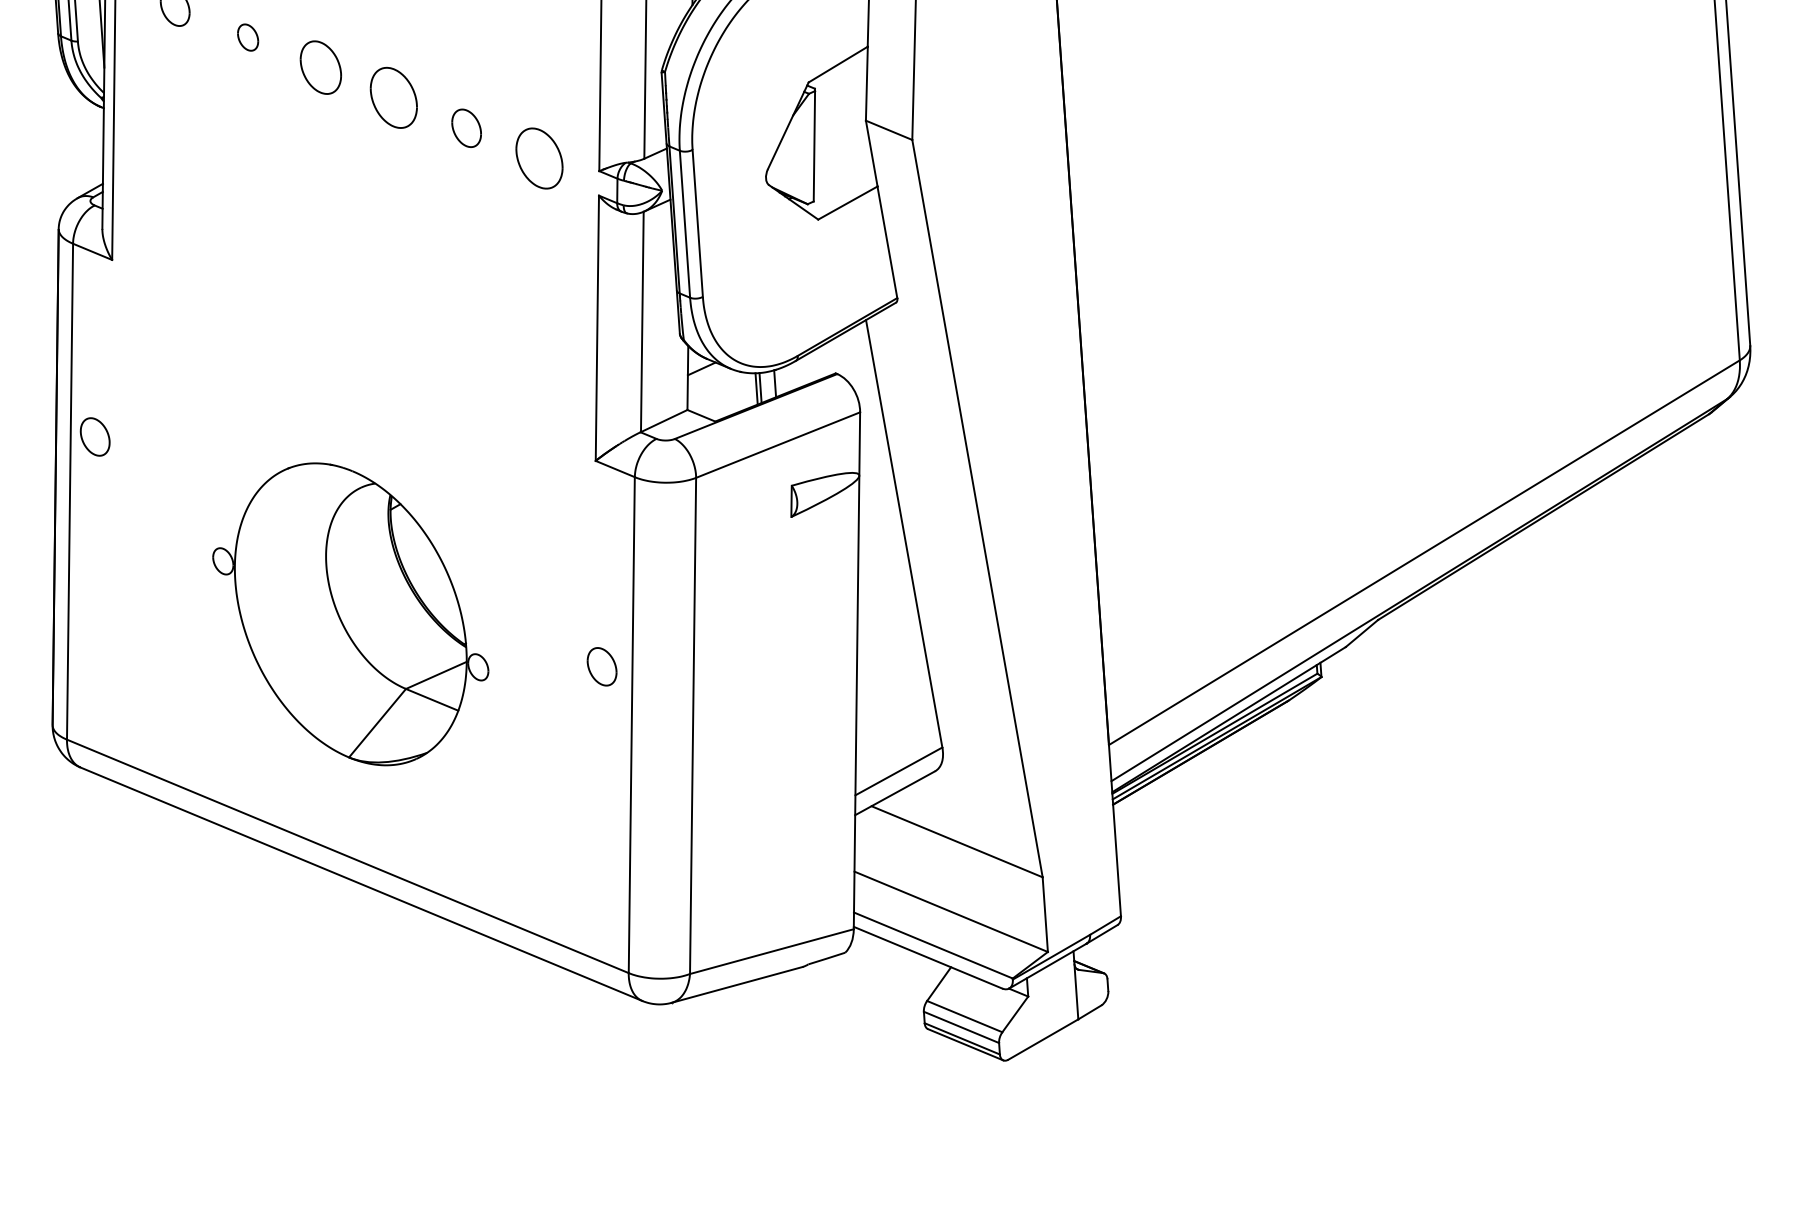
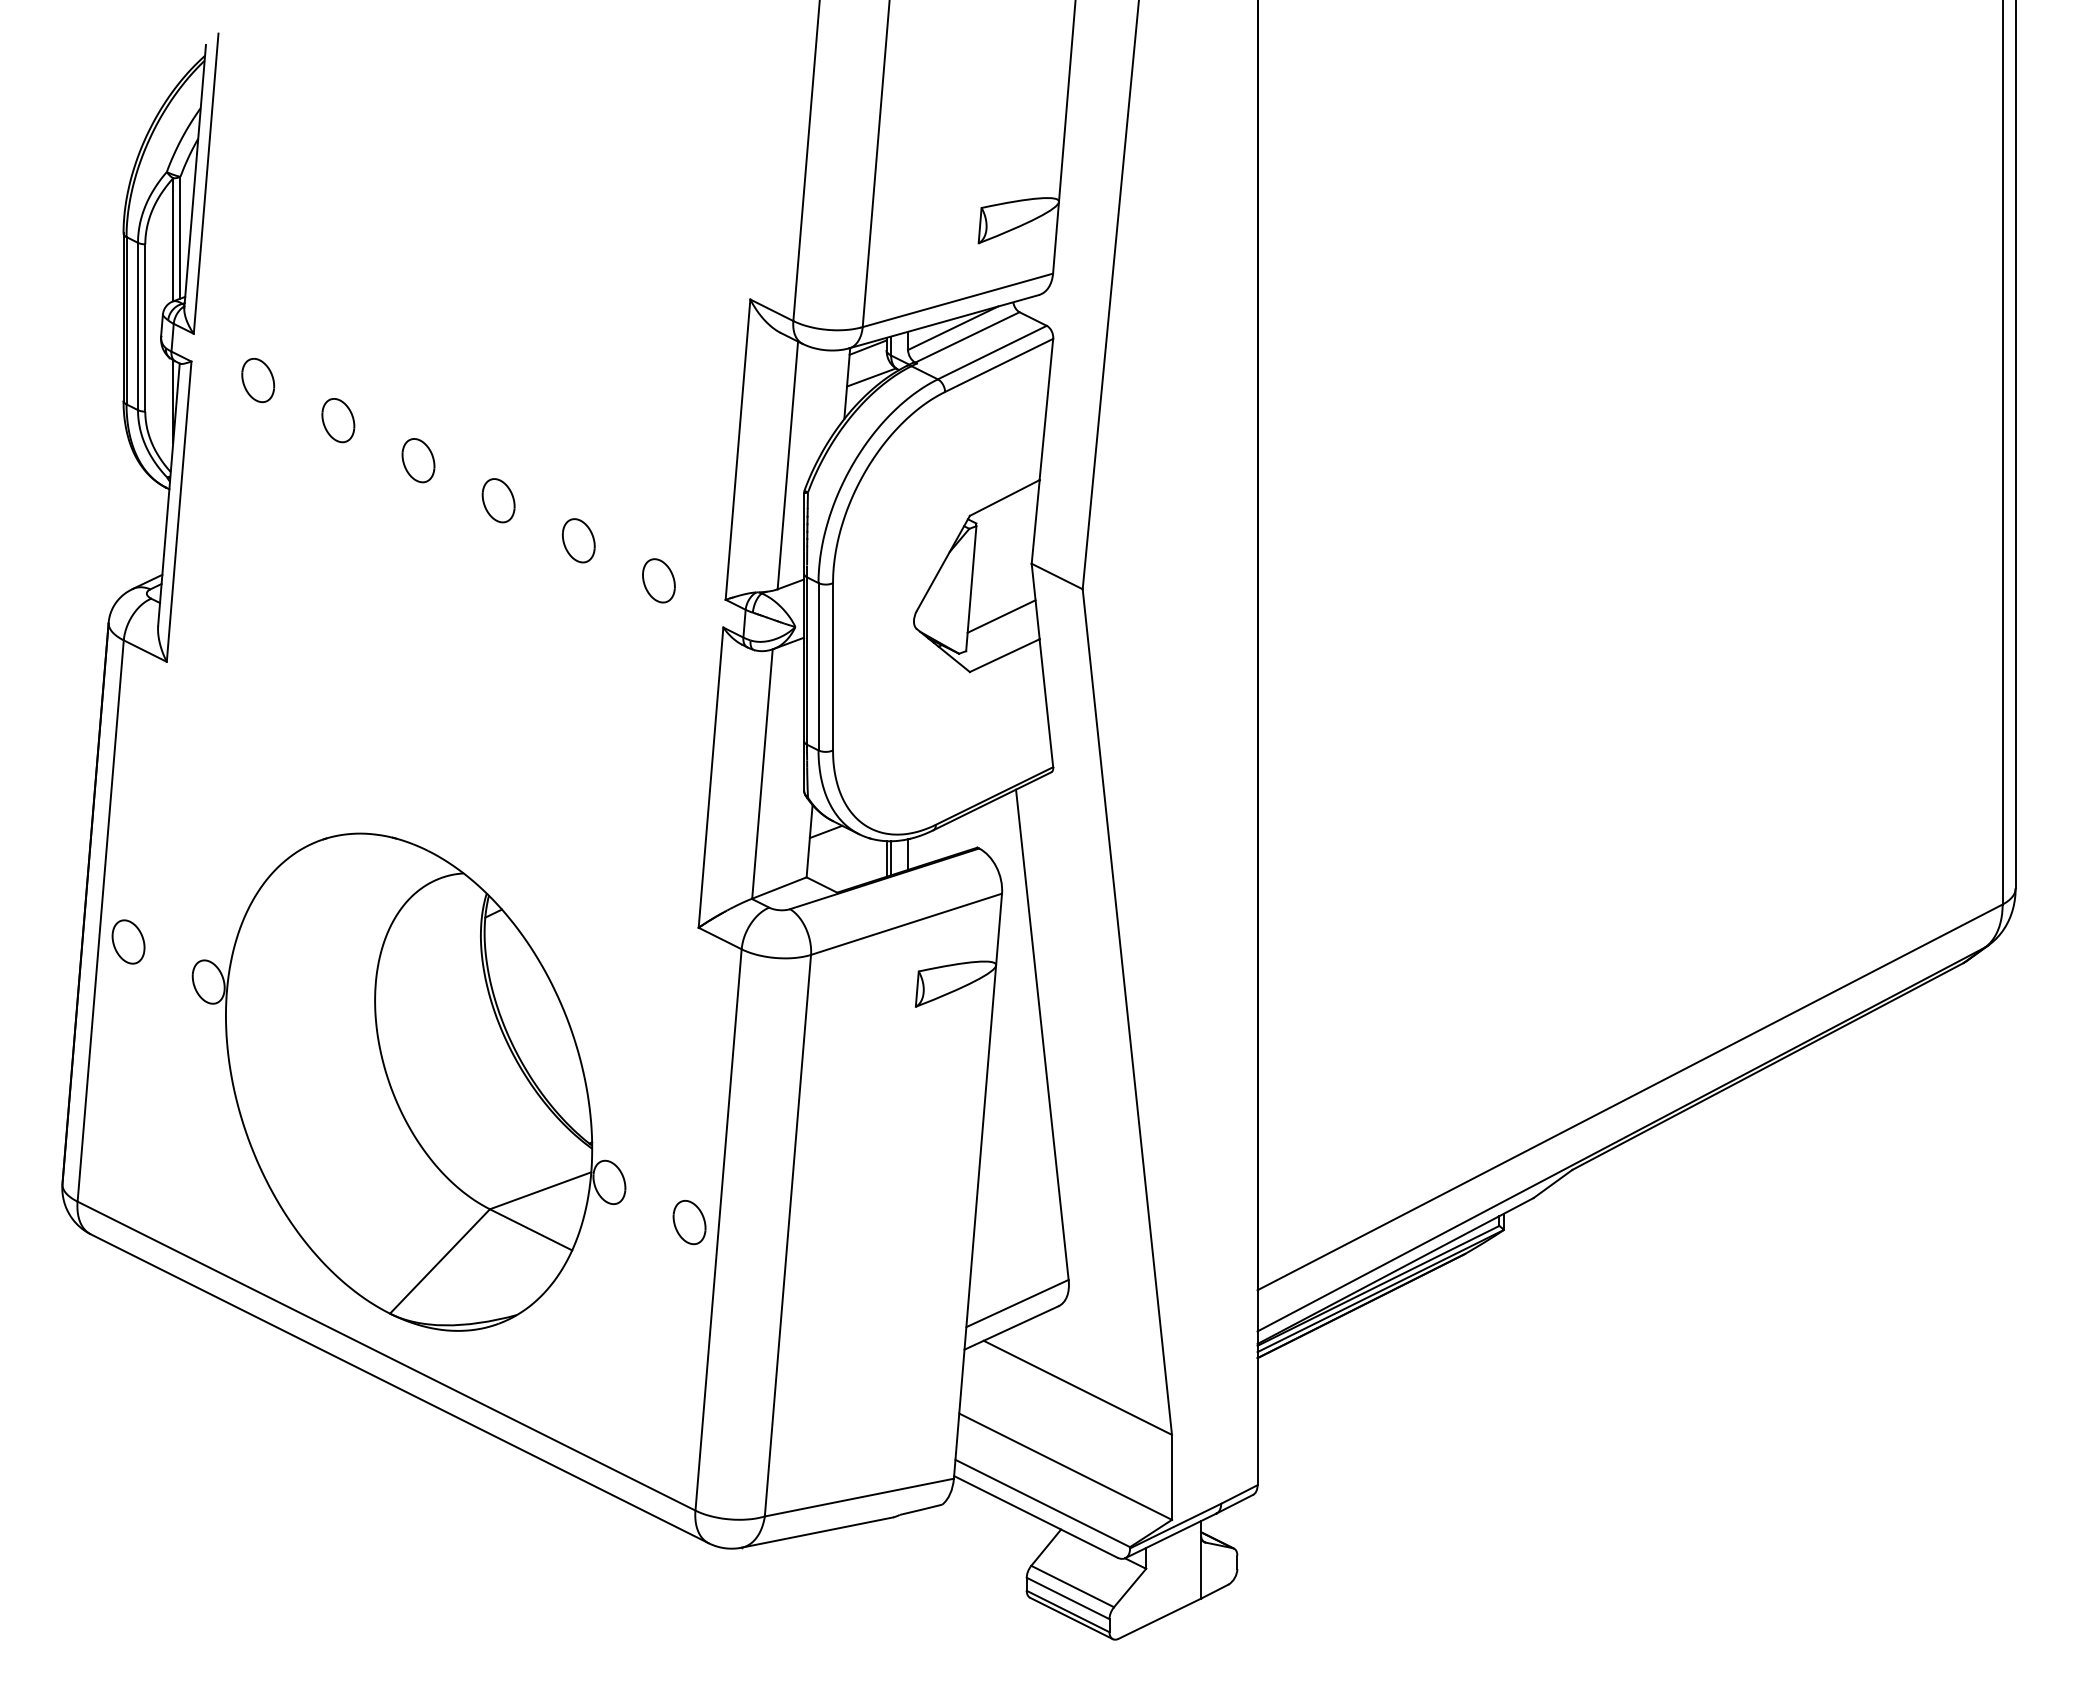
part: (248, 37) -> (338, 420), size x1.43
part: (320, 67) -> (418, 460), size x0.71
part: (393, 97) -> (498, 500), size x0.62
part: (539, 158) -> (658, 580), size x0.62
line: (842, 168) -> (1001, 616), added
part: (95, 436) -> (128, 941), moved
part: (350, 613) -> (408, 1081), size x1.43
part: (602, 666) -> (689, 1222), moved

